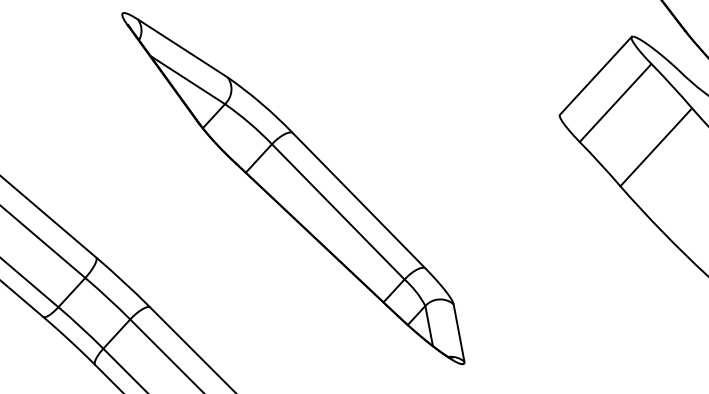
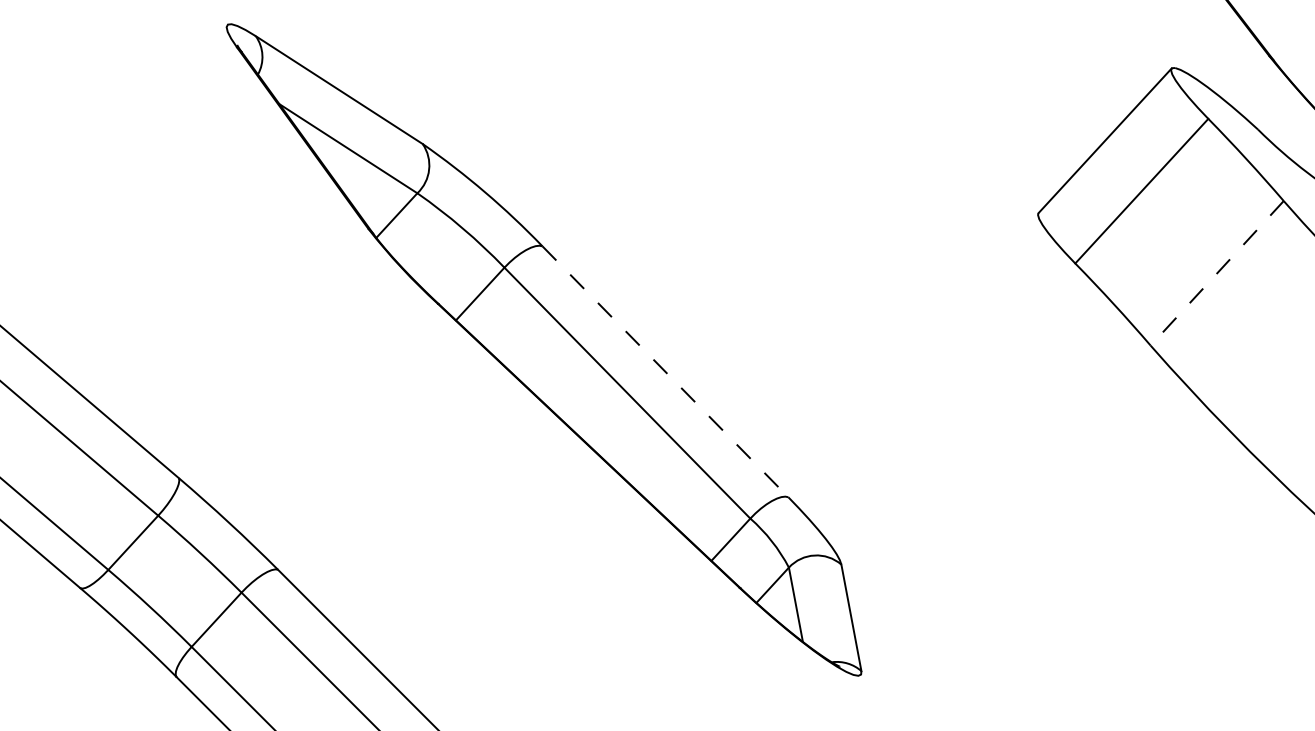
line: (656, 147) -> (1217, 273), solid -> dashed
line: (358, 200) -> (664, 371), solid -> dashed

